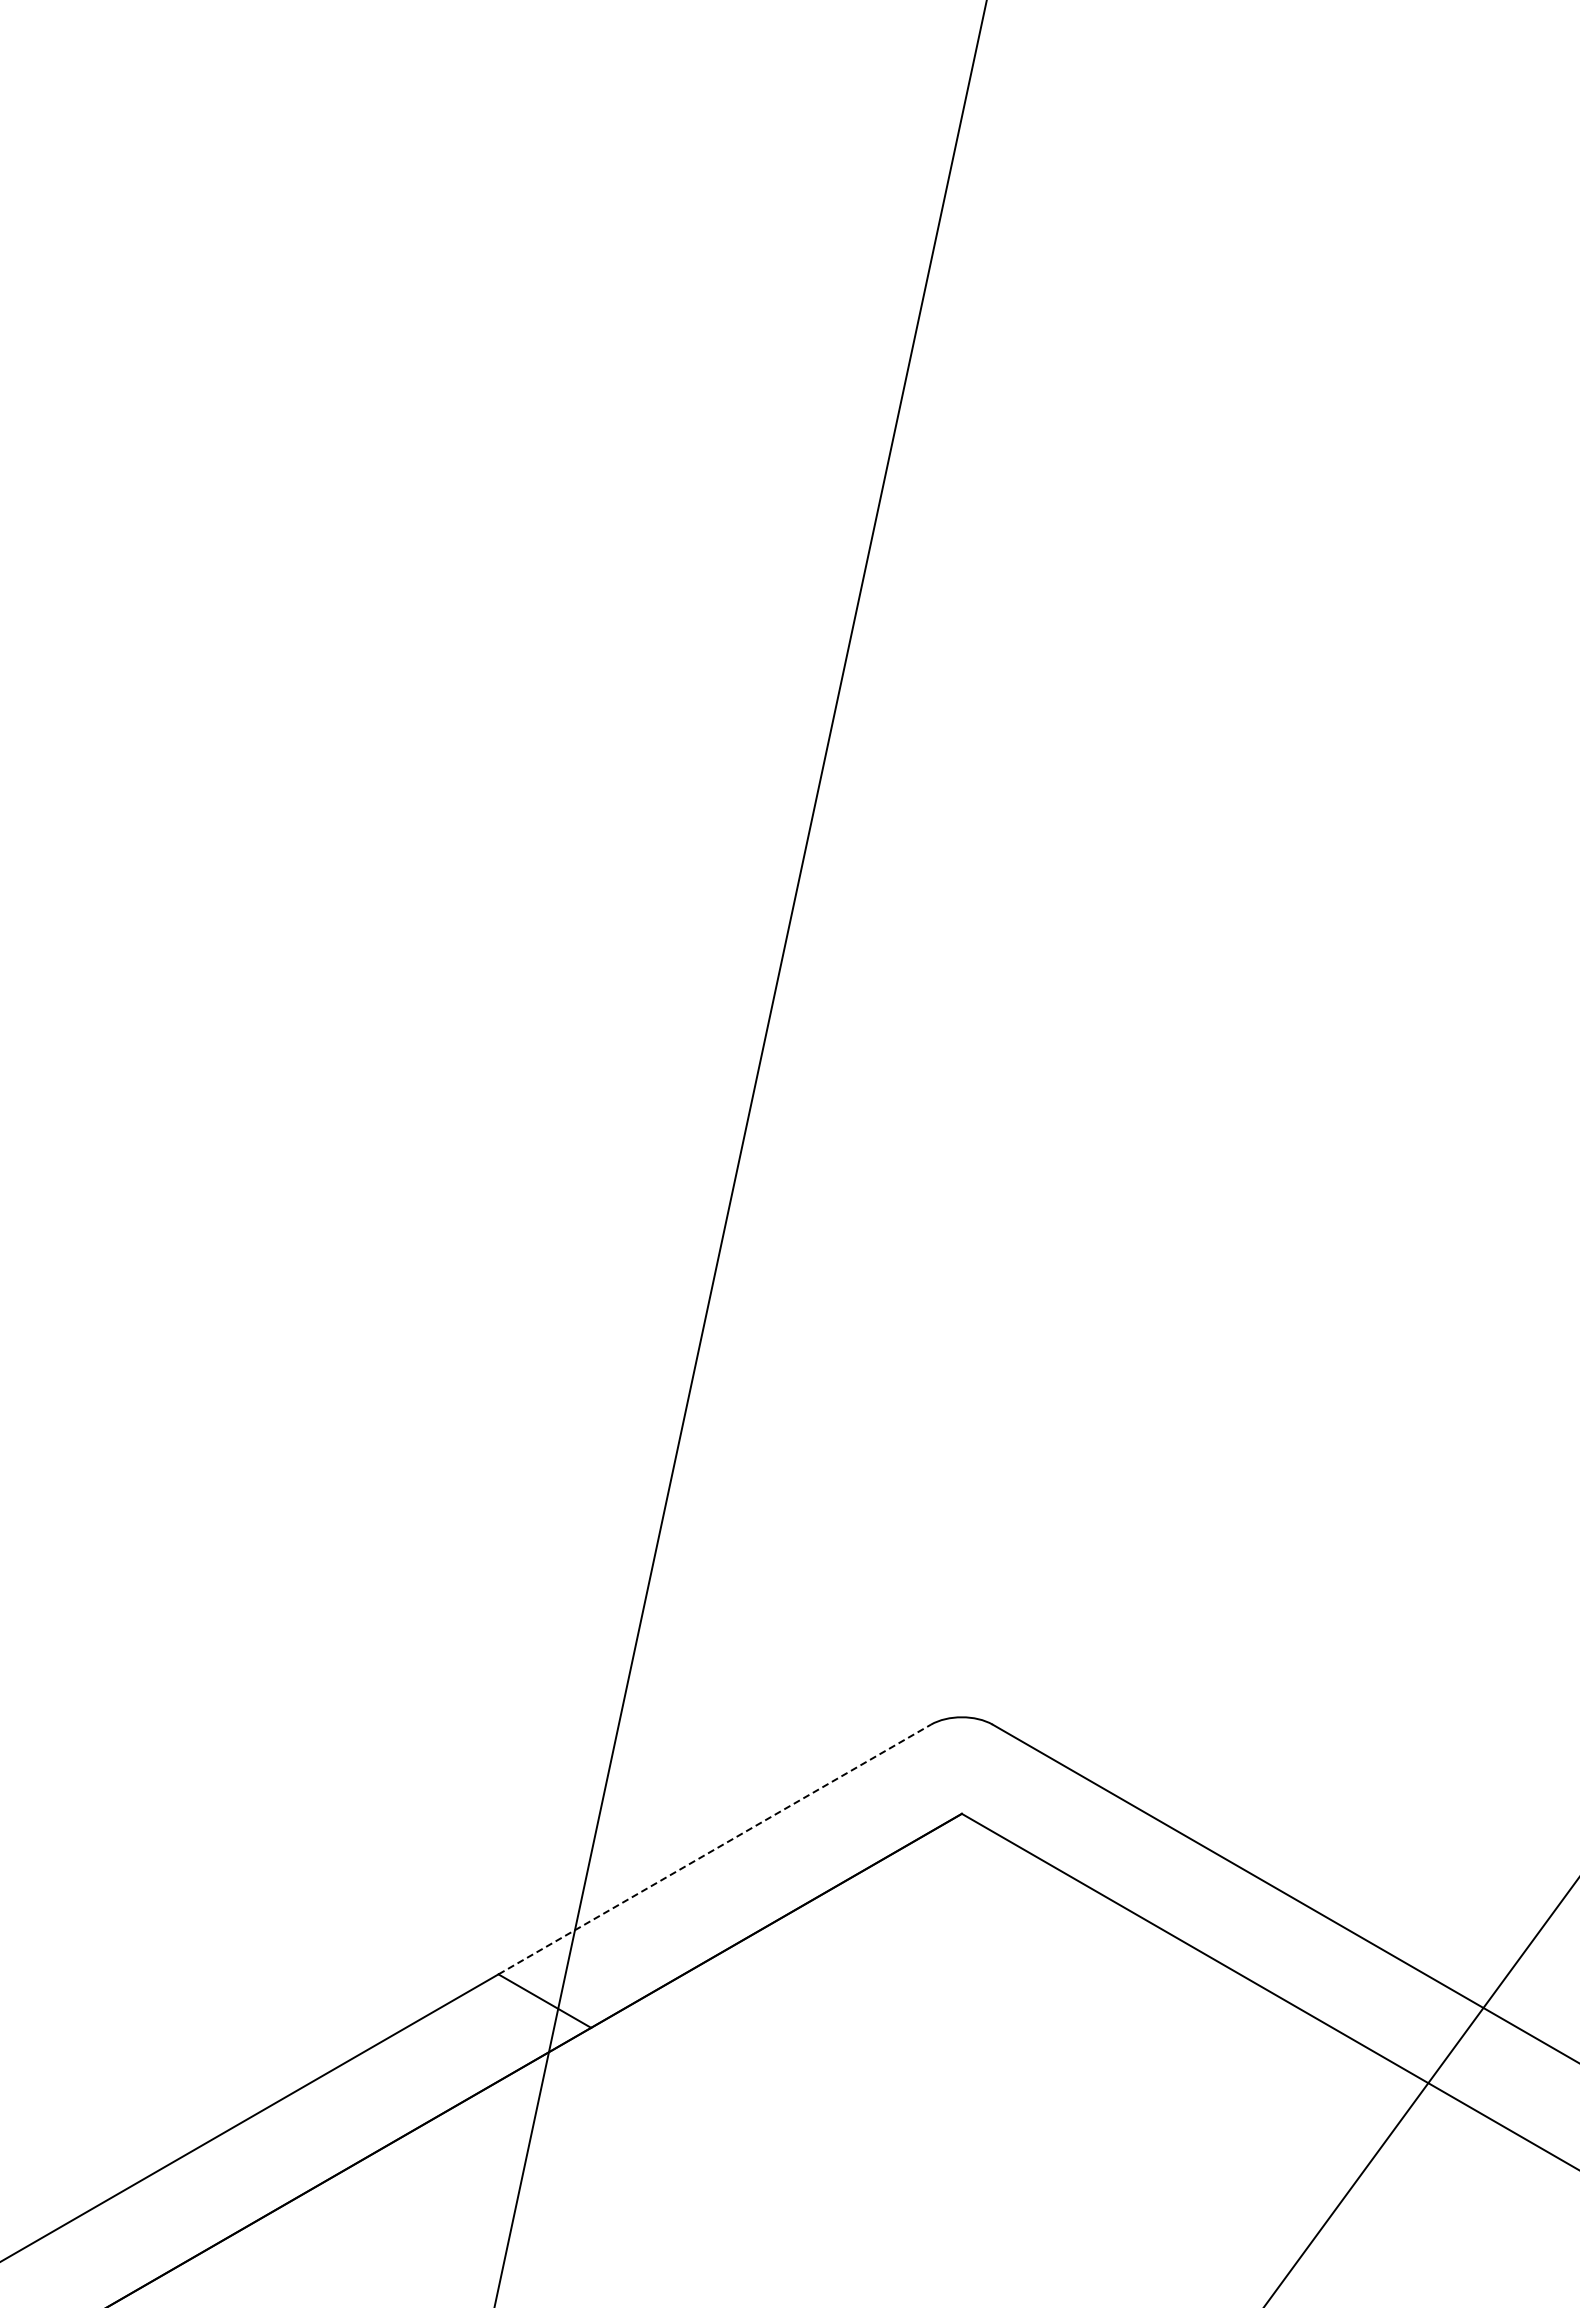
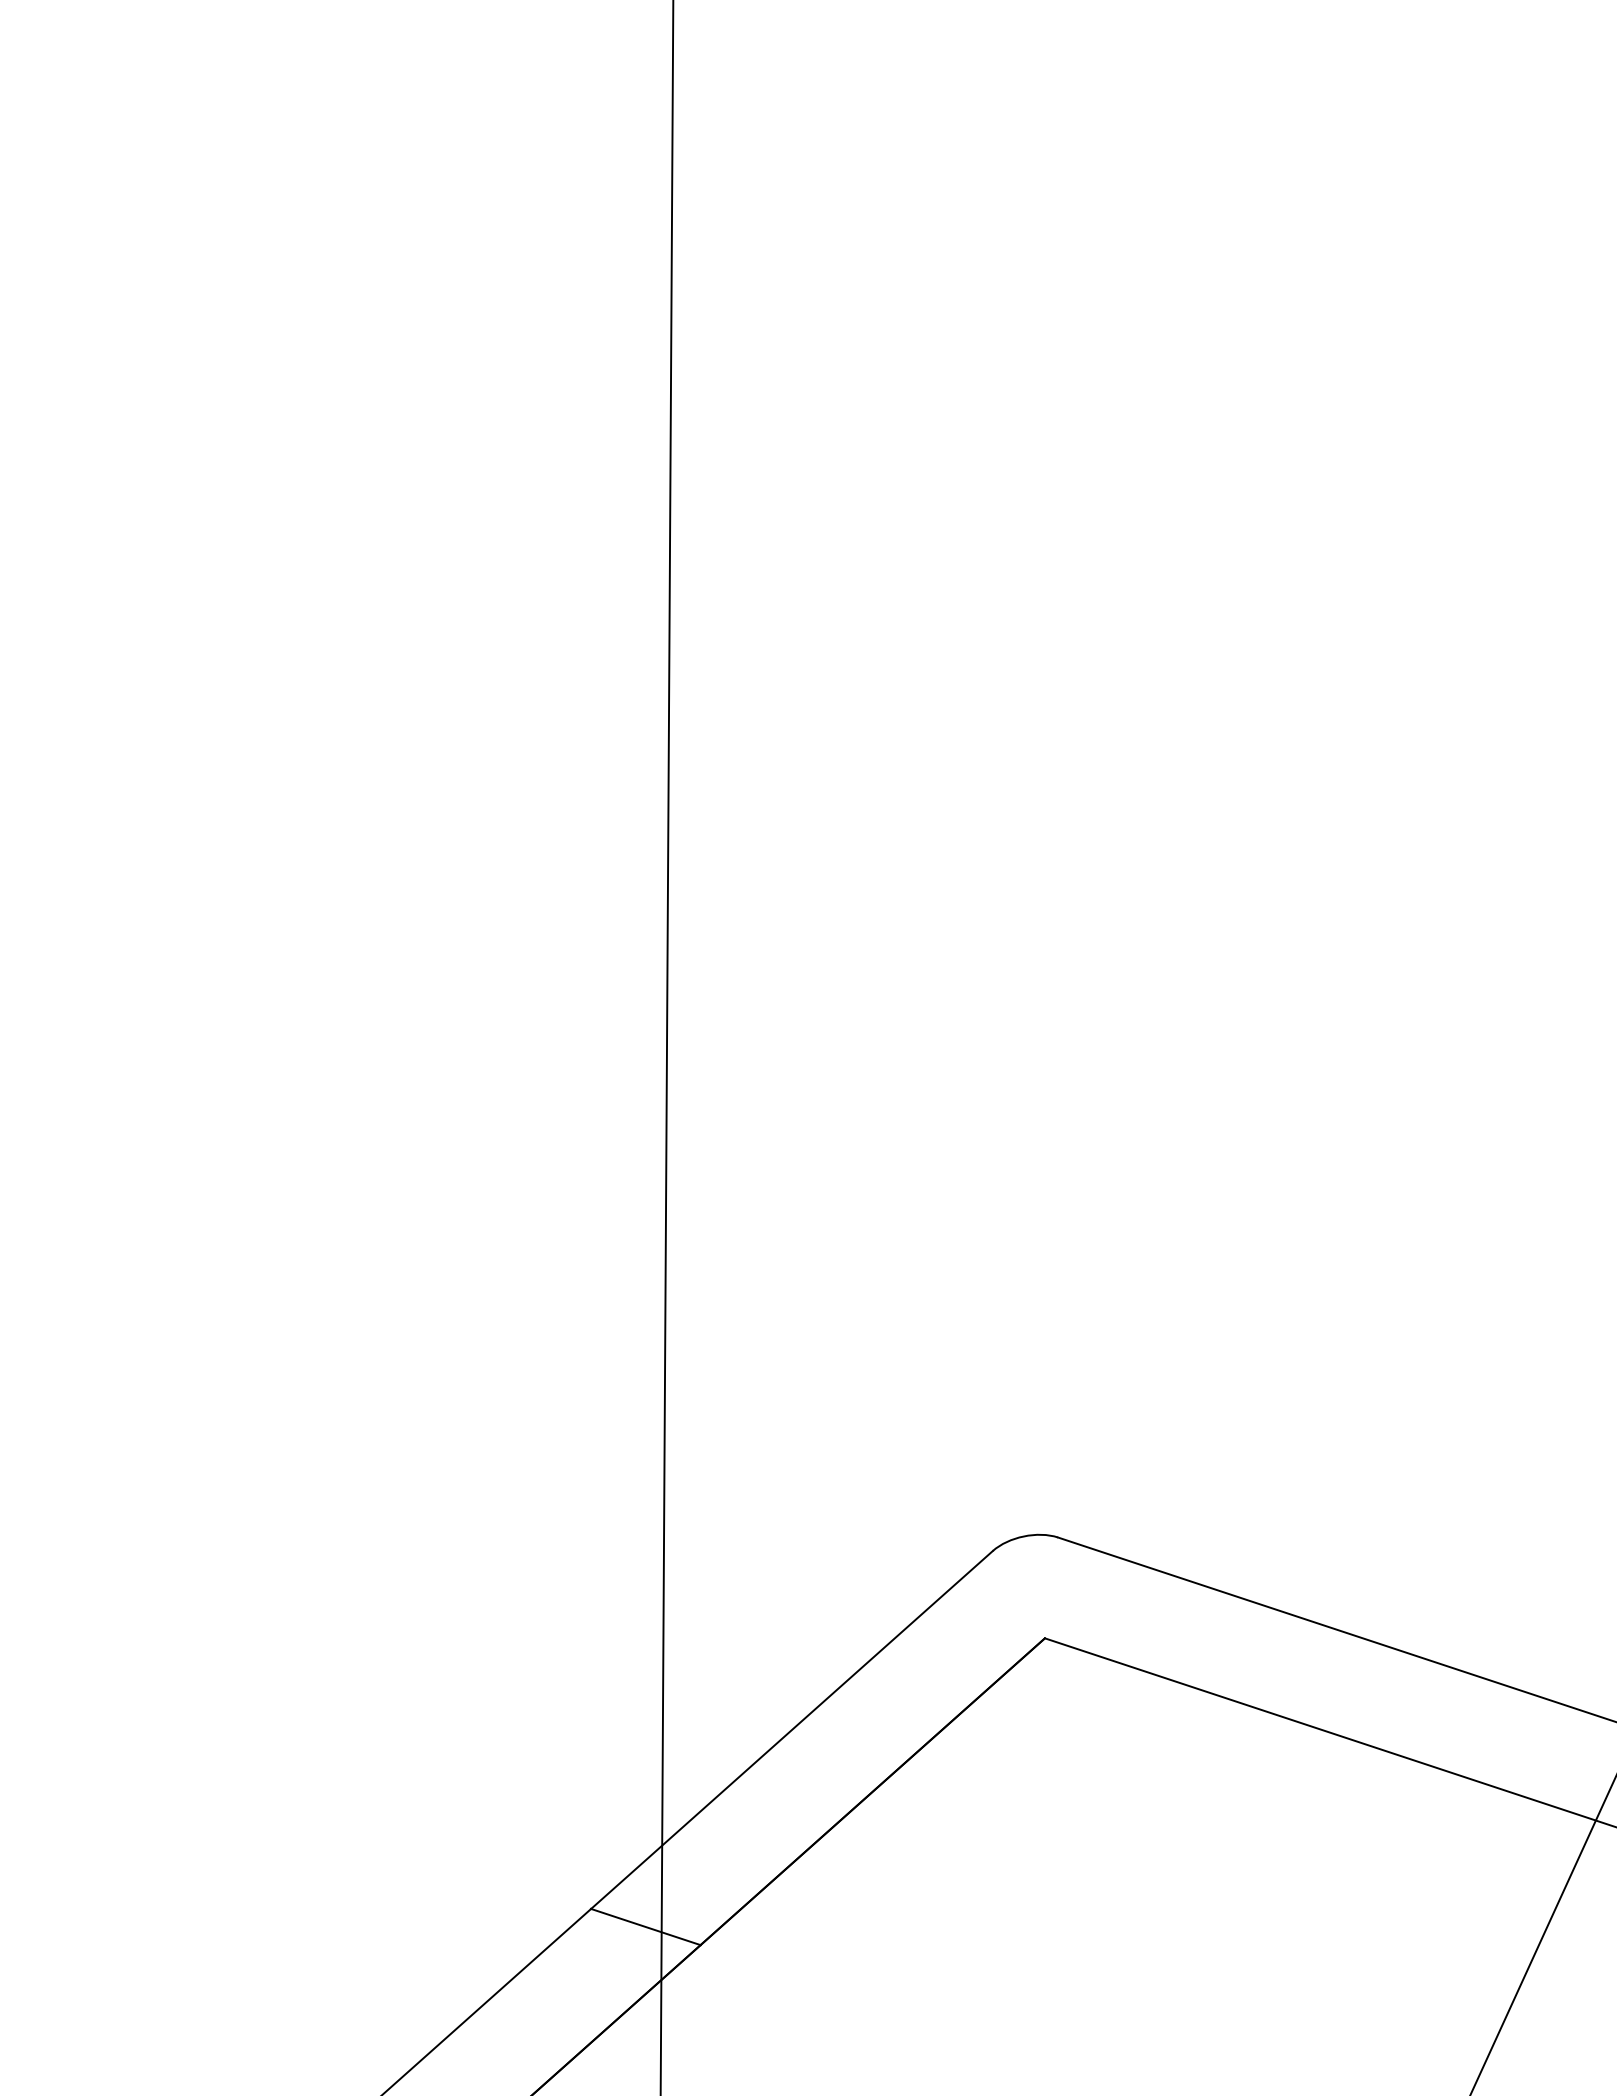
line: (714, 1849) -> (791, 1730), dashed -> solid

